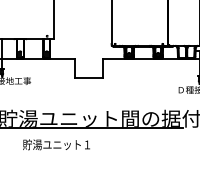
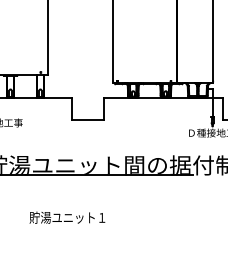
text: (56, 144) -> (67, 217), moved

